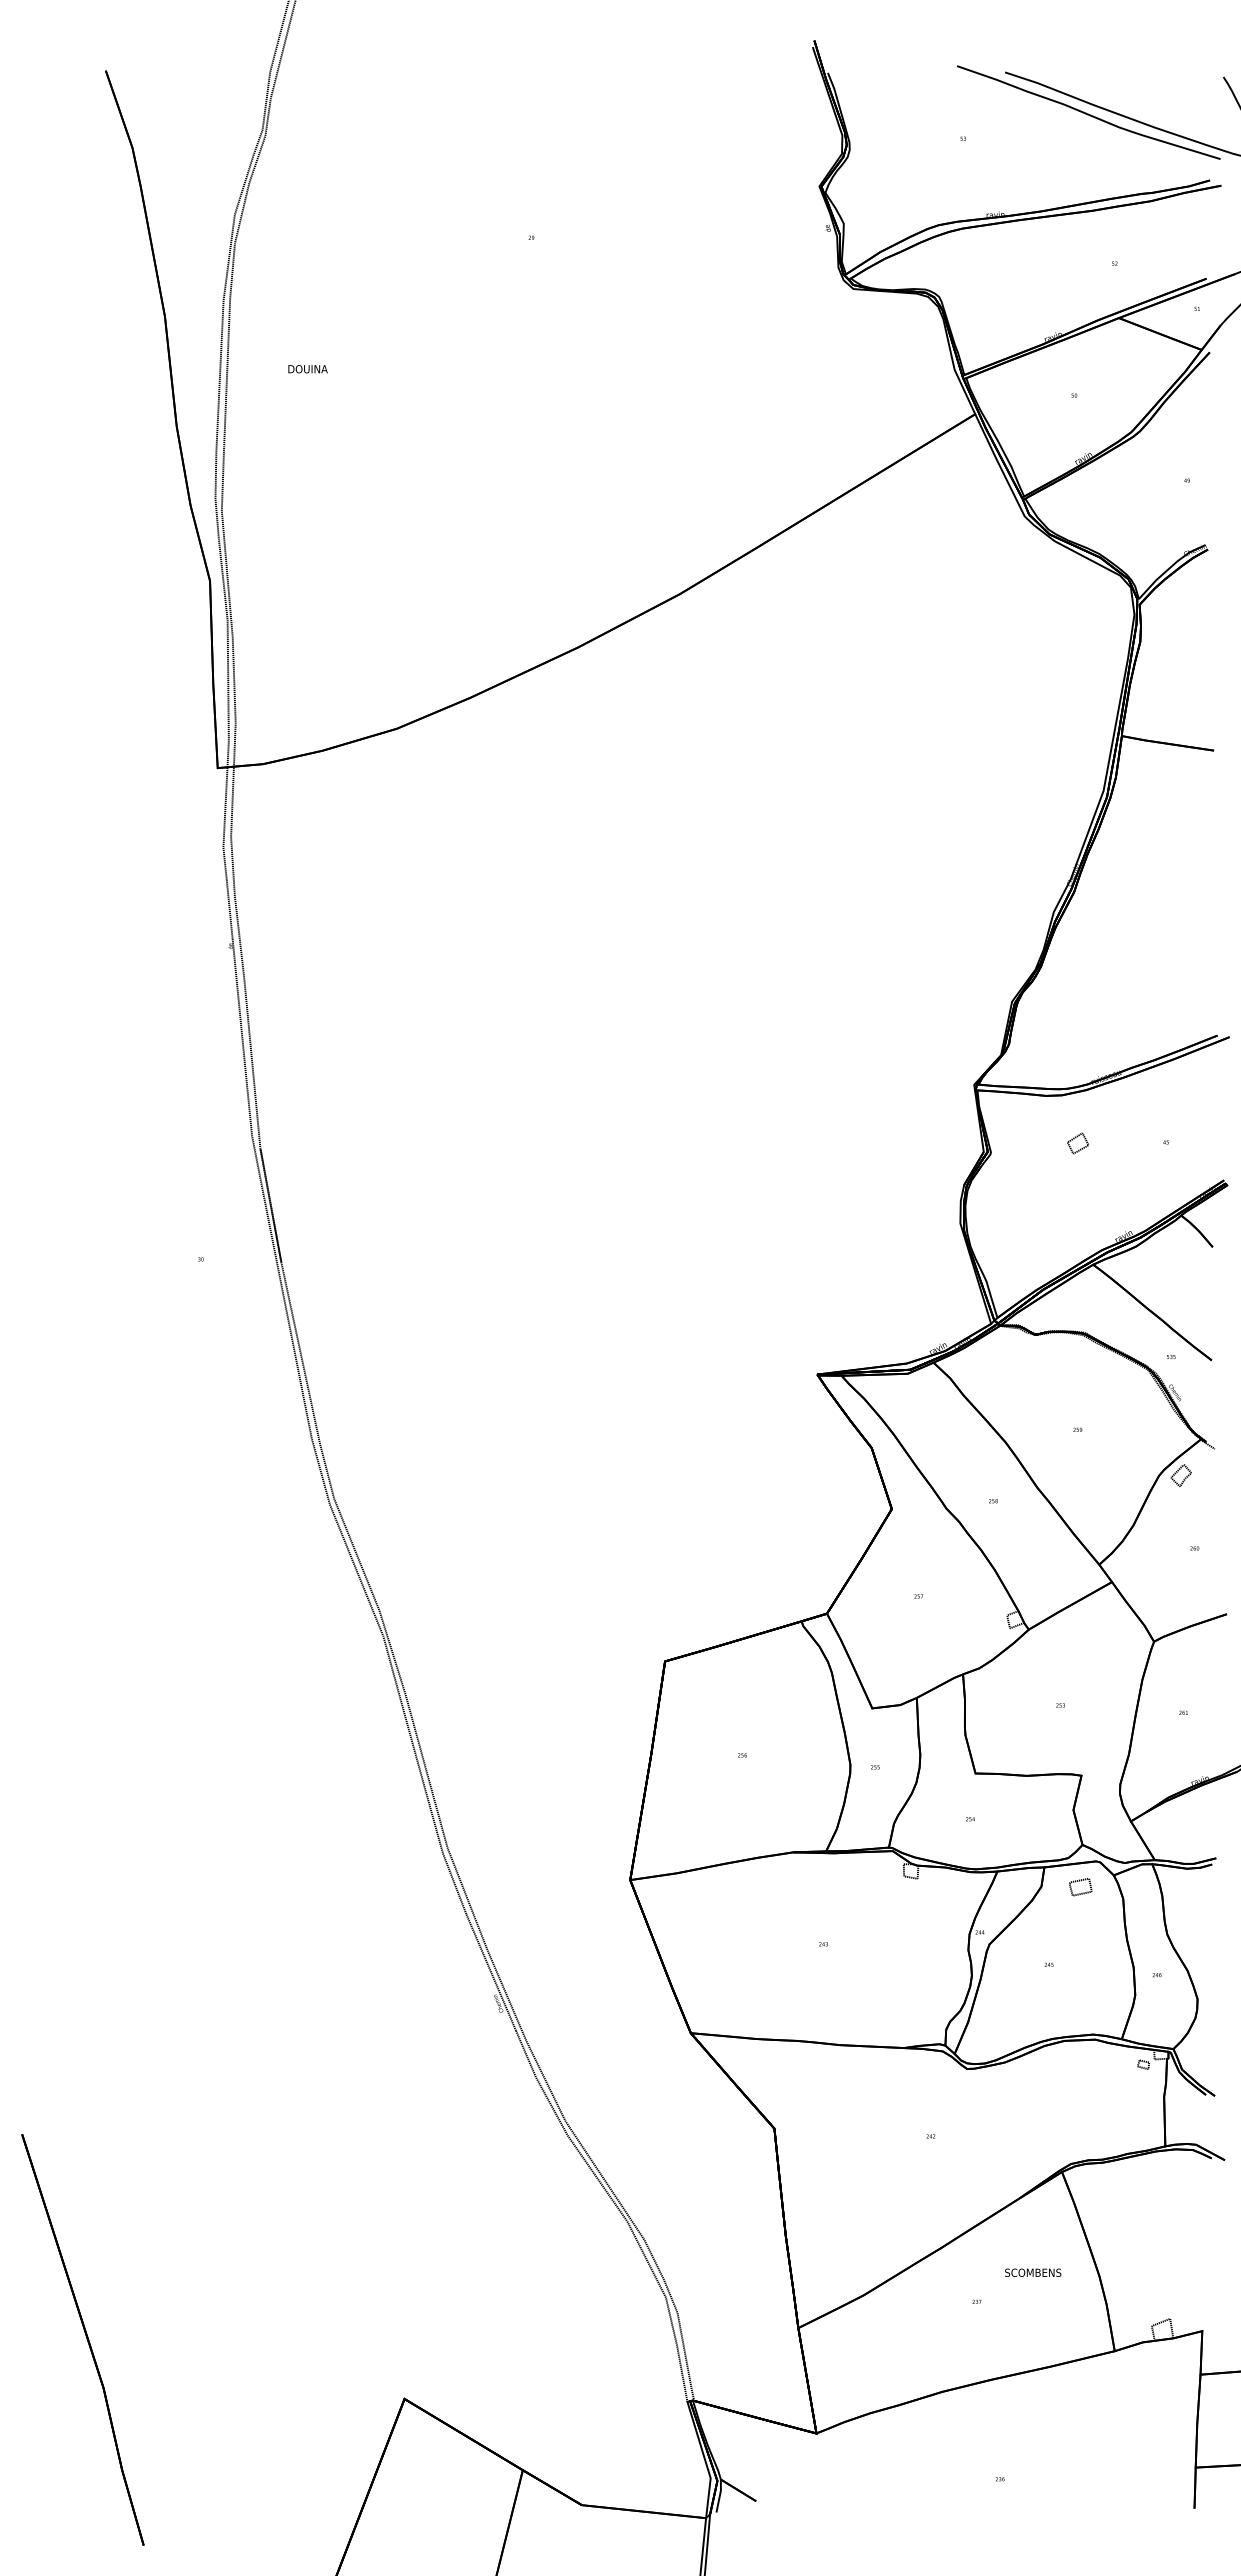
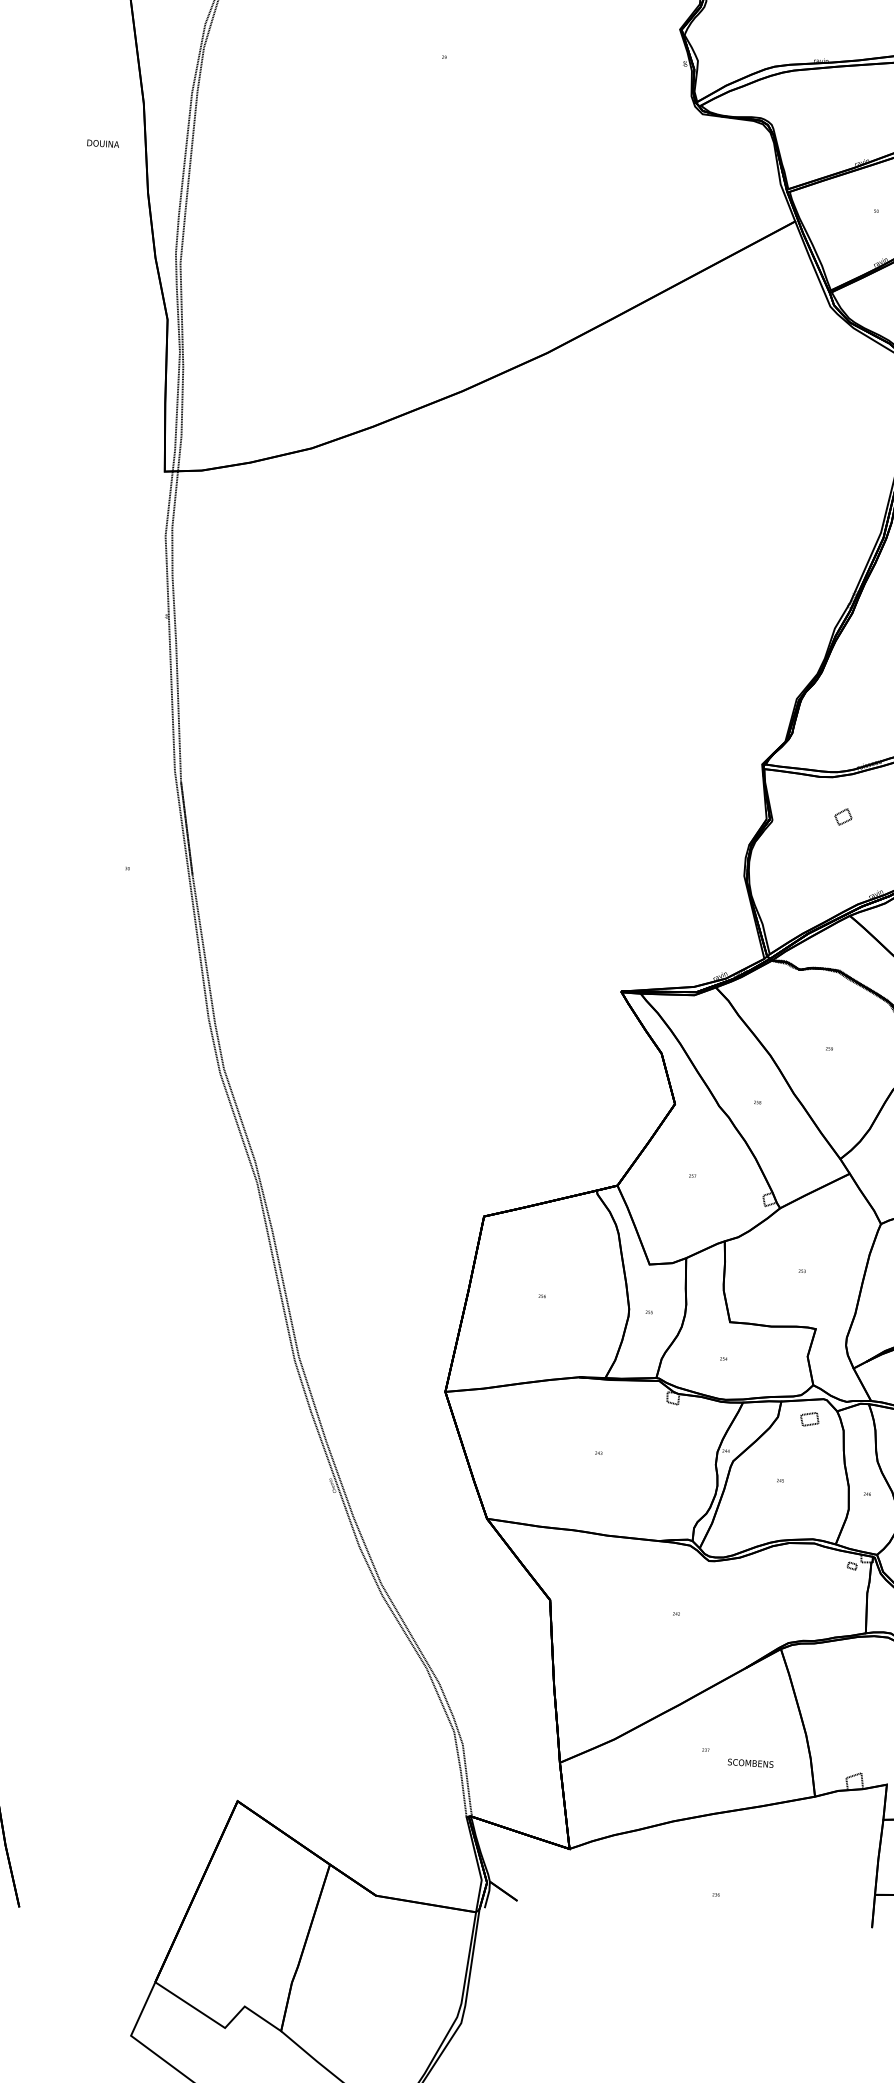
text: (307, 369) -> (102, 144), moved
text: (1033, 2272) -> (751, 1763), moved

